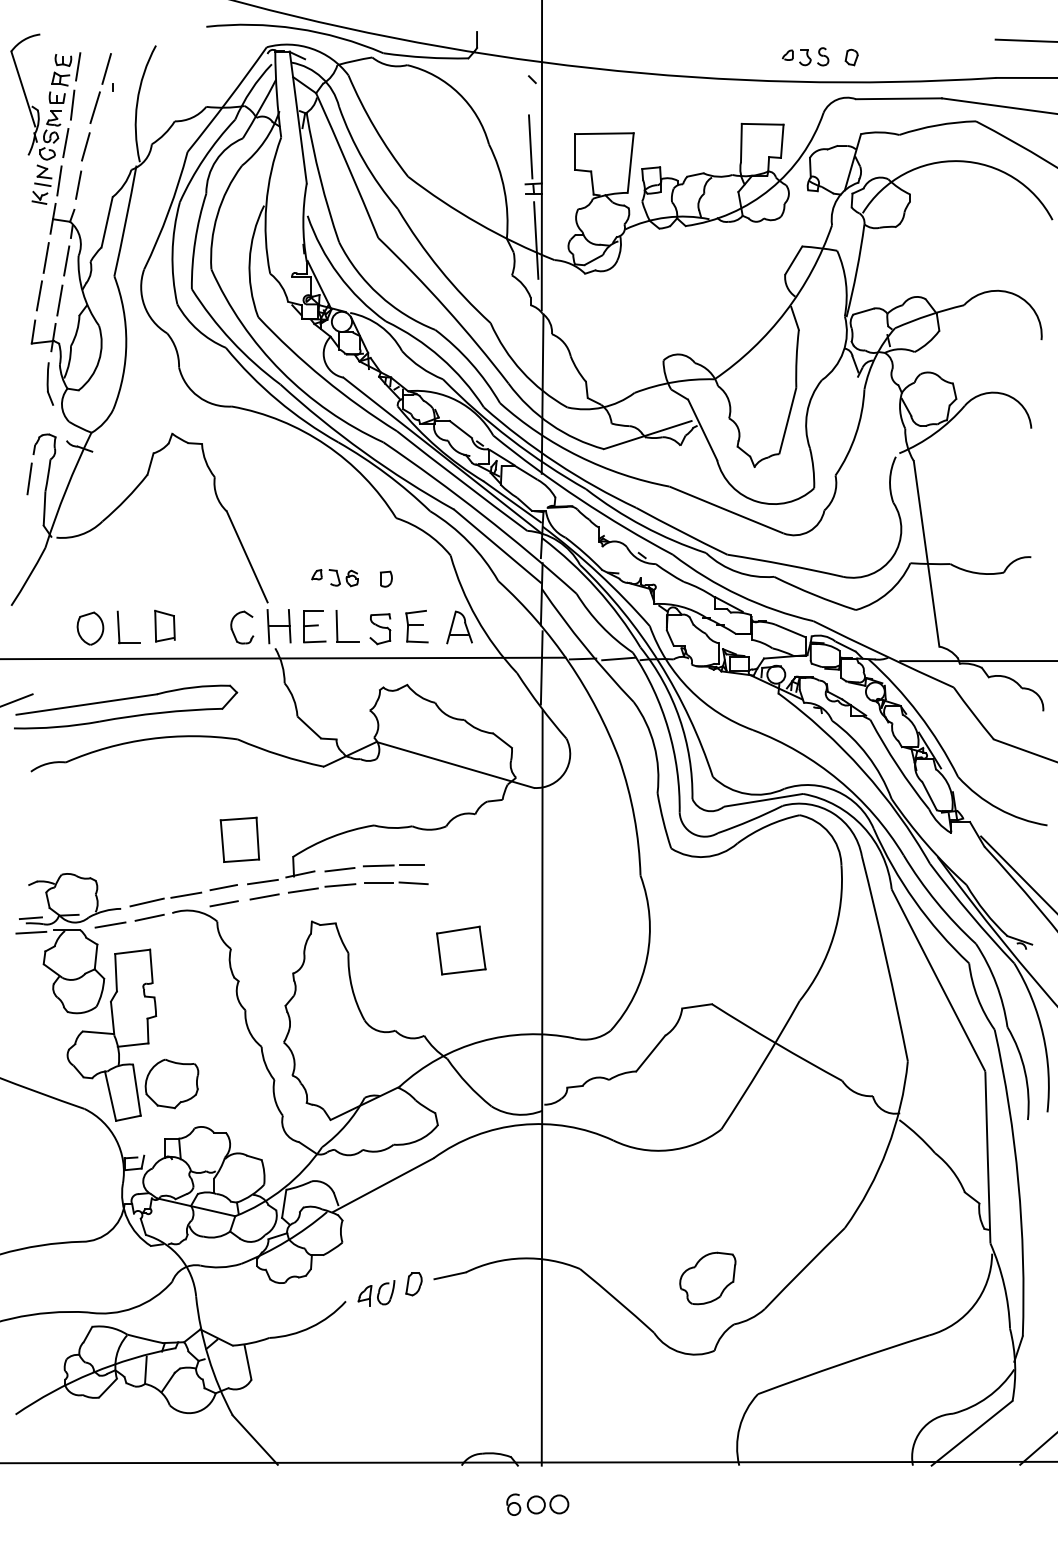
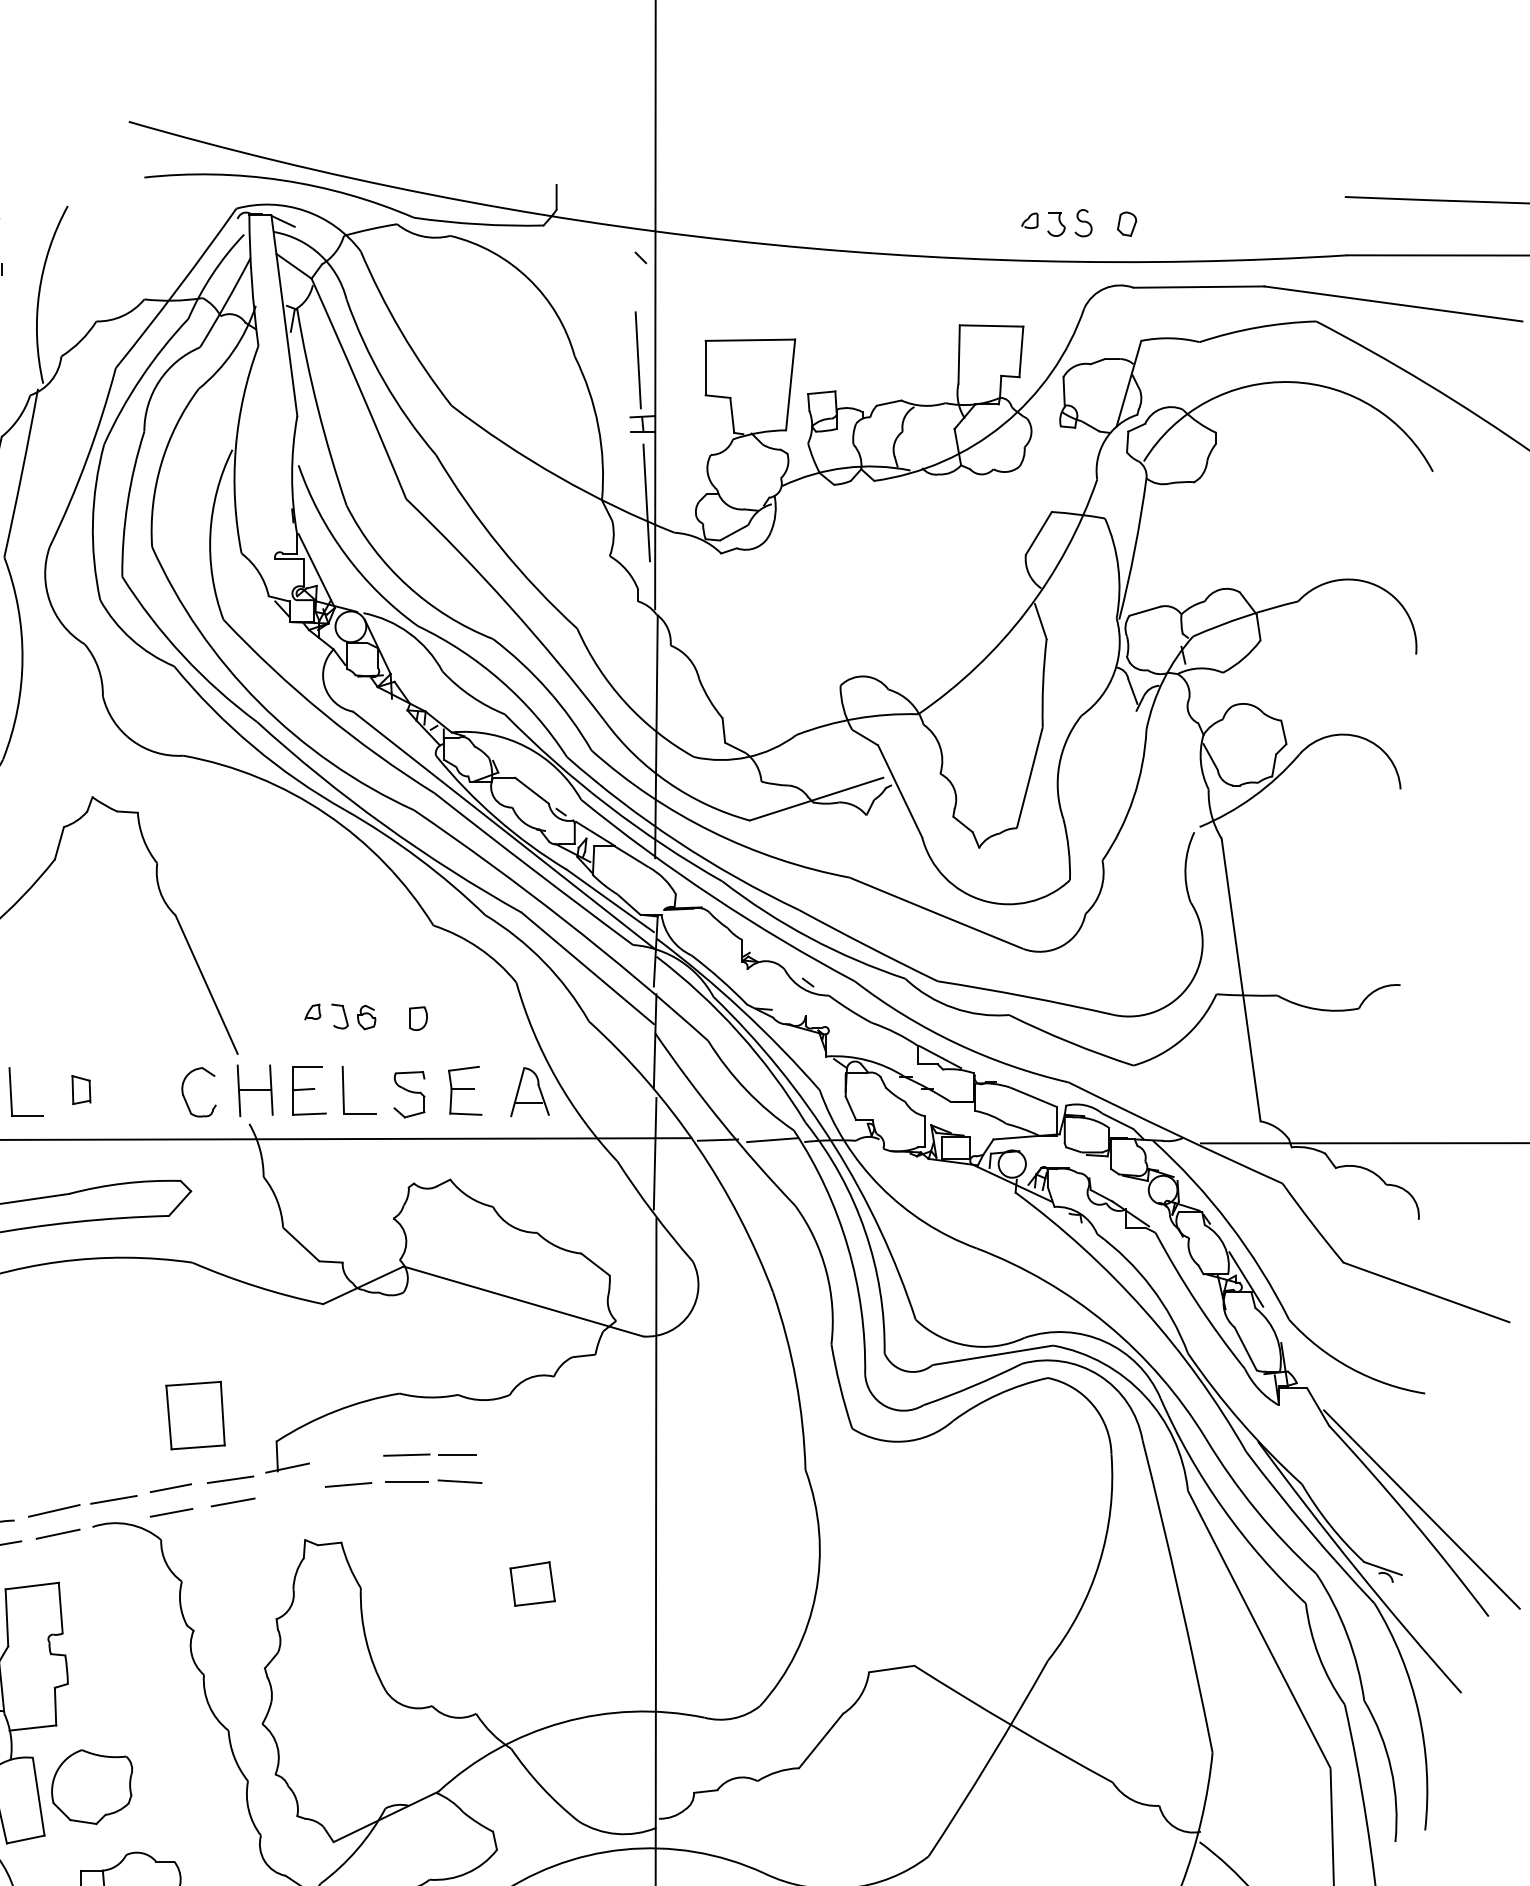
part: (164, 625) -> (80, 1089), size x0.6
line: (339, 869) -> (347, 1460), removed
line: (302, 890) -> (290, 1492), removed
part: (461, 950) -> (532, 1583), size x0.6

